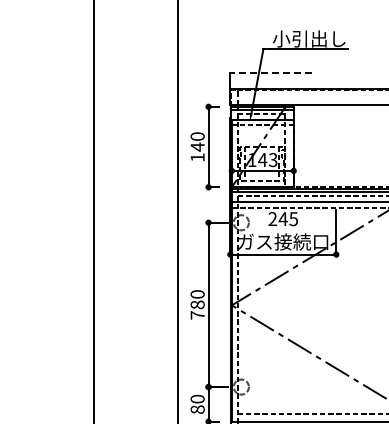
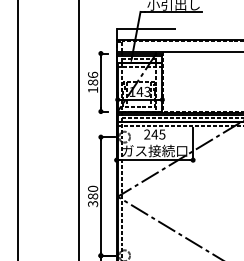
line: (271, 72) -> (146, 28), dashed -> solid
text: (197, 141) -> (92, 78), 140 -> 186
text: (197, 315) -> (92, 204), 780 -> 380

